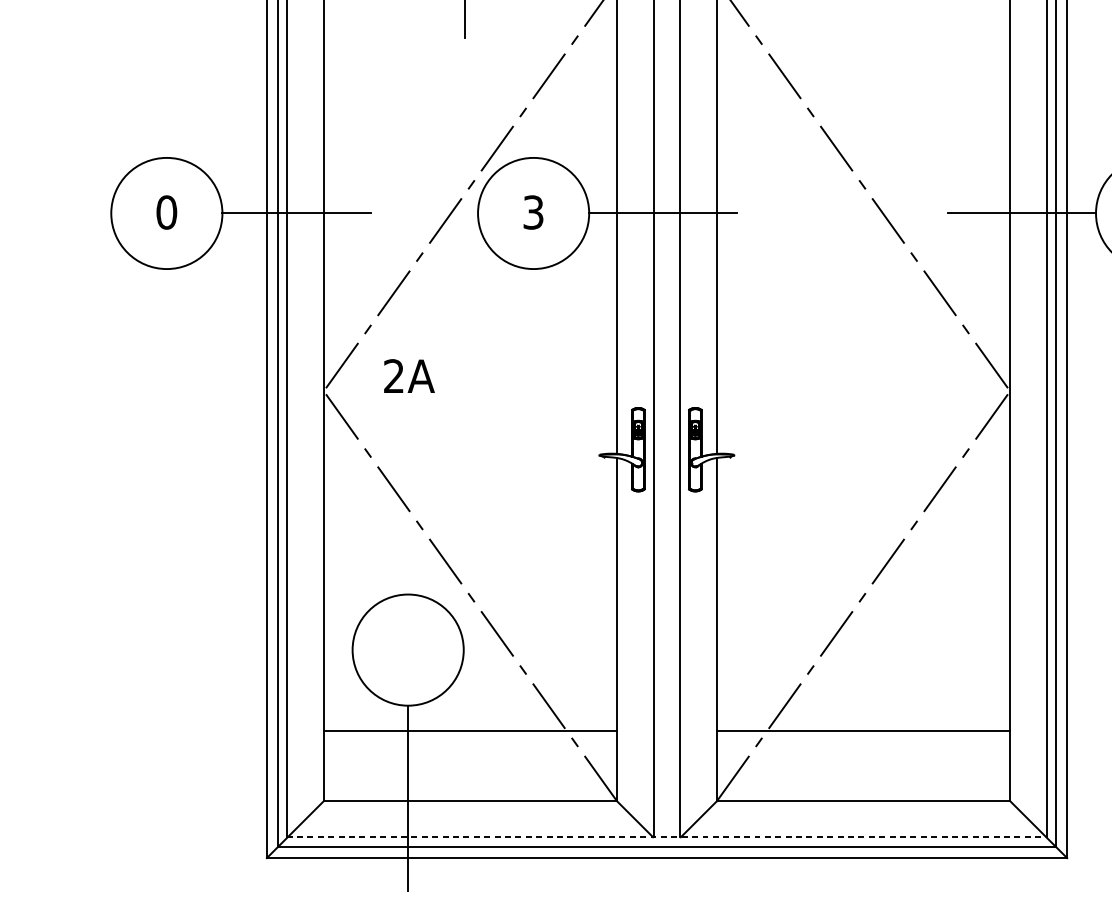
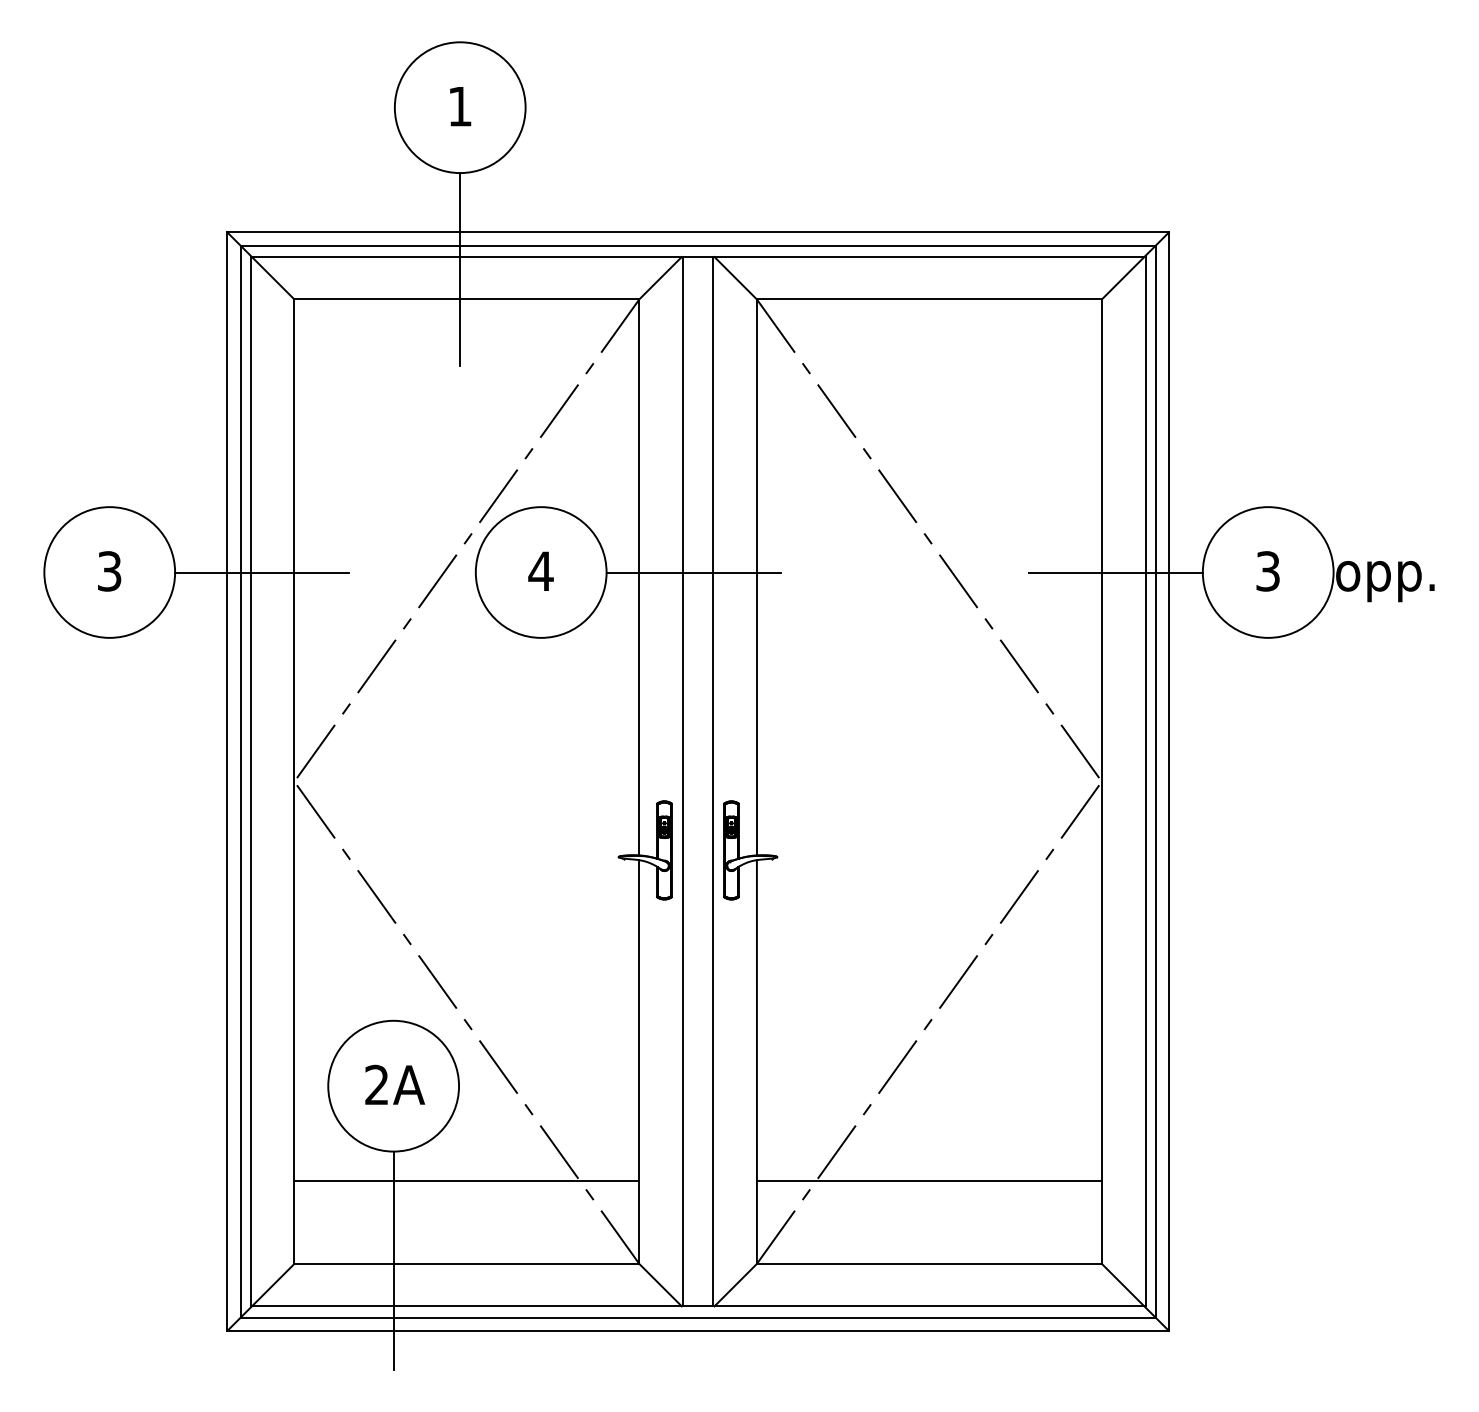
text: (166, 212) -> (109, 571), 0 -> 3
text: (533, 212) -> (540, 571), 3 -> 4
text: (409, 375) -> (395, 1084), moved
line: (667, 837) -> (698, 1306), dashed -> solid

